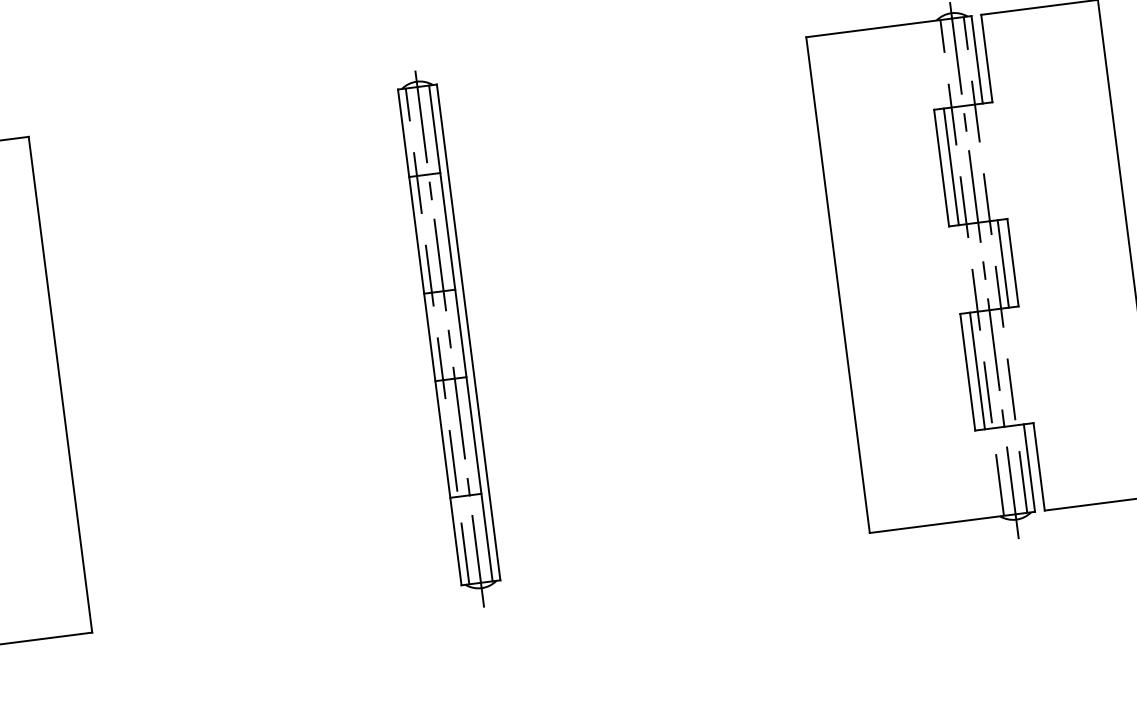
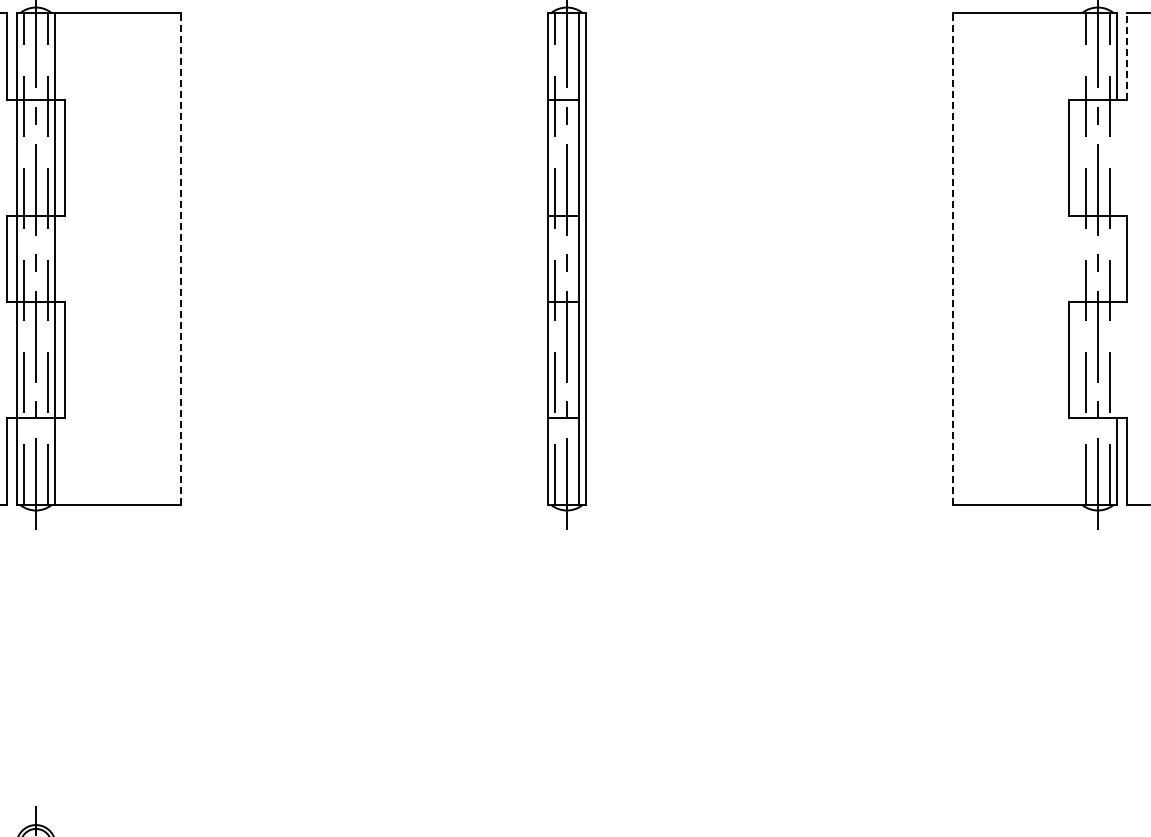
line: (986, 57) -> (1126, 55), solid -> dashed
line: (951, 166) -> (1078, 157), removed
line: (1003, 263) -> (1117, 258), removed
line: (838, 284) -> (953, 258), solid -> dashed
line: (977, 371) -> (1078, 360), removed
line: (60, 384) -> (180, 258), solid -> dashed

